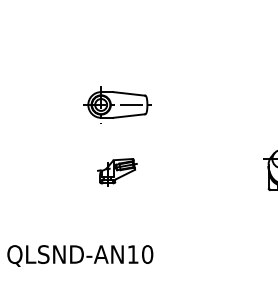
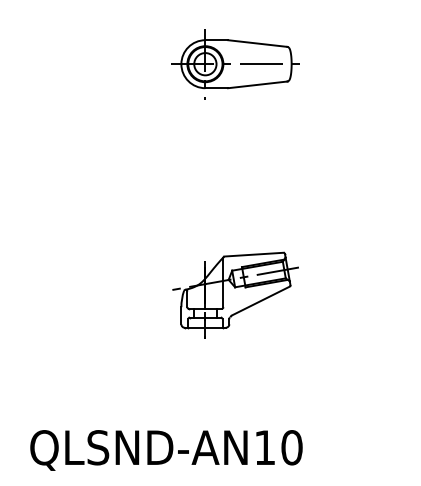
part: (117, 104) -> (235, 63), moved
part: (117, 172) -> (235, 294), size x1.67

